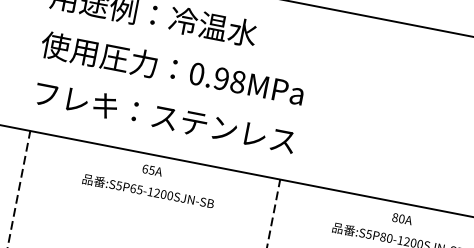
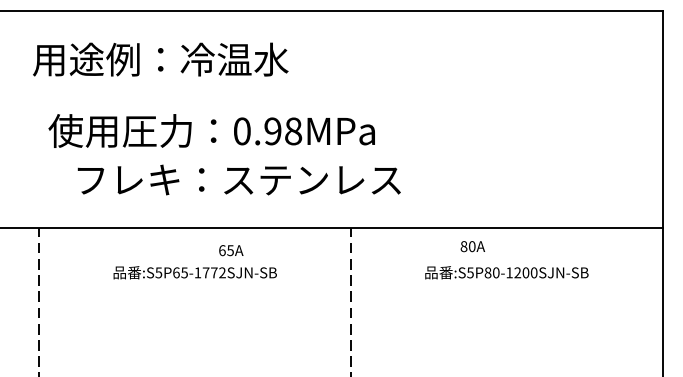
text: (172, 68) -> (211, 130), moved
text: (164, 117) -> (238, 179), moved
text: (152, 170) -> (231, 250), moved
text: (163, 194) -> (213, 272), :S5P65-1200SJN-SB -> :S5P65-1772SJN-SB
text: (402, 218) -> (472, 246), moved

